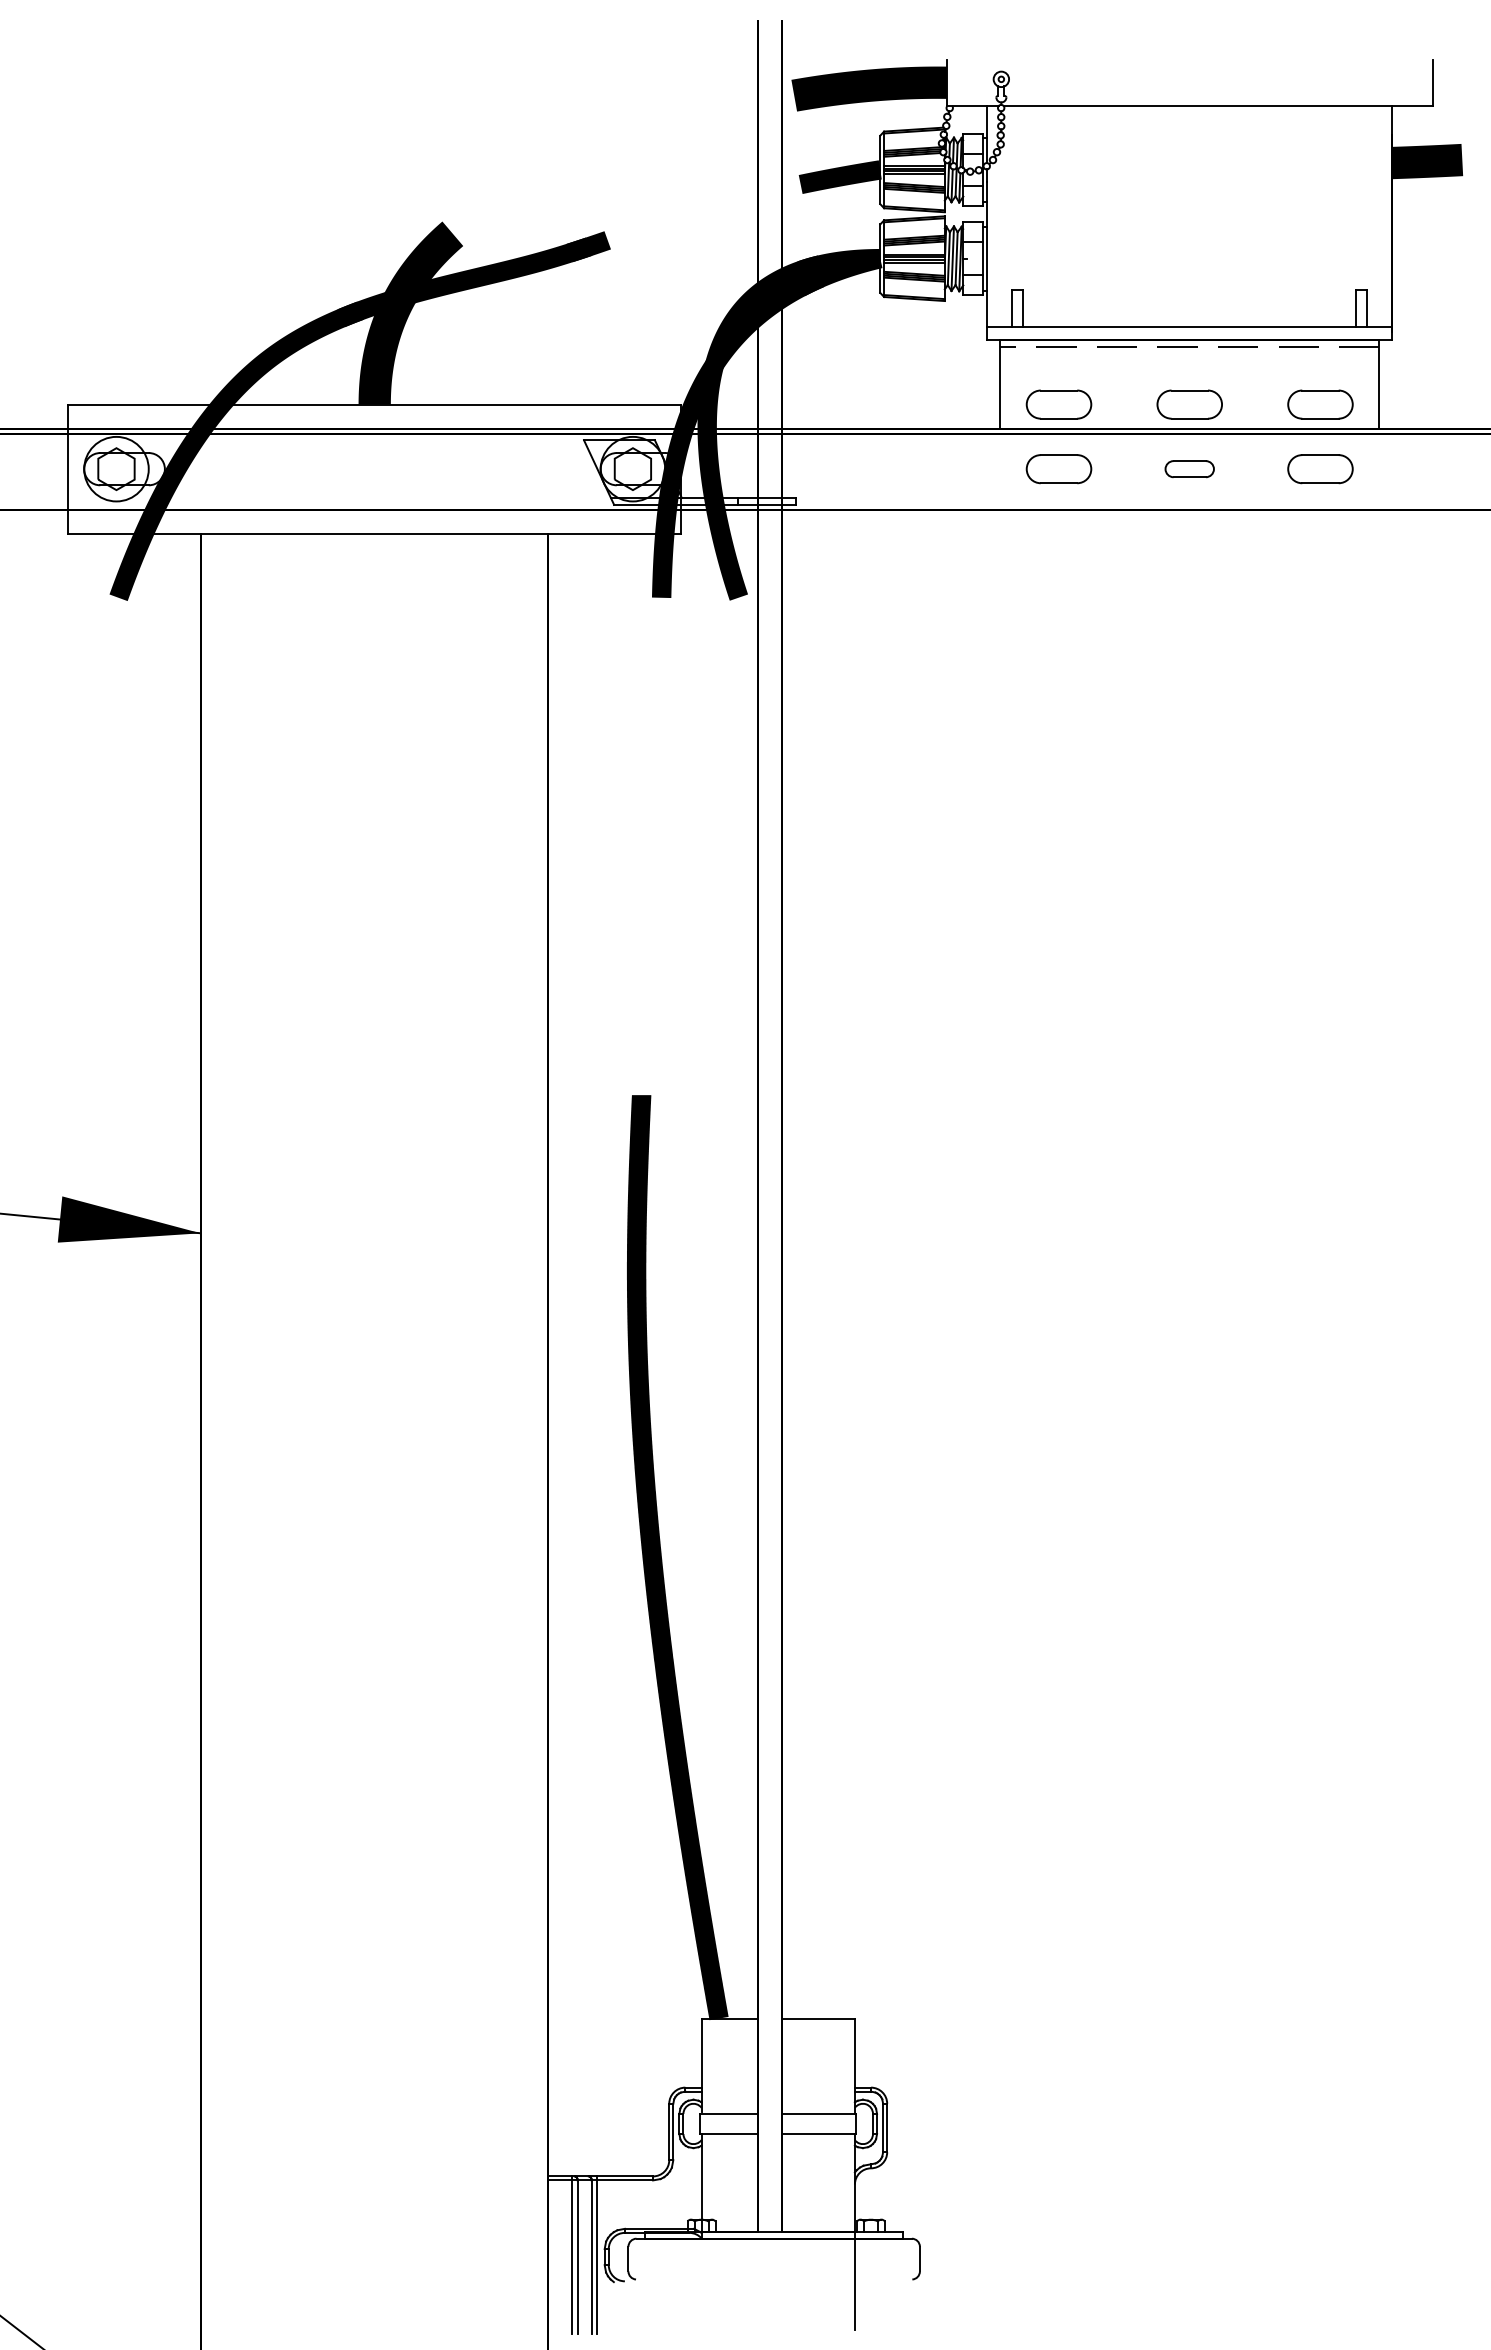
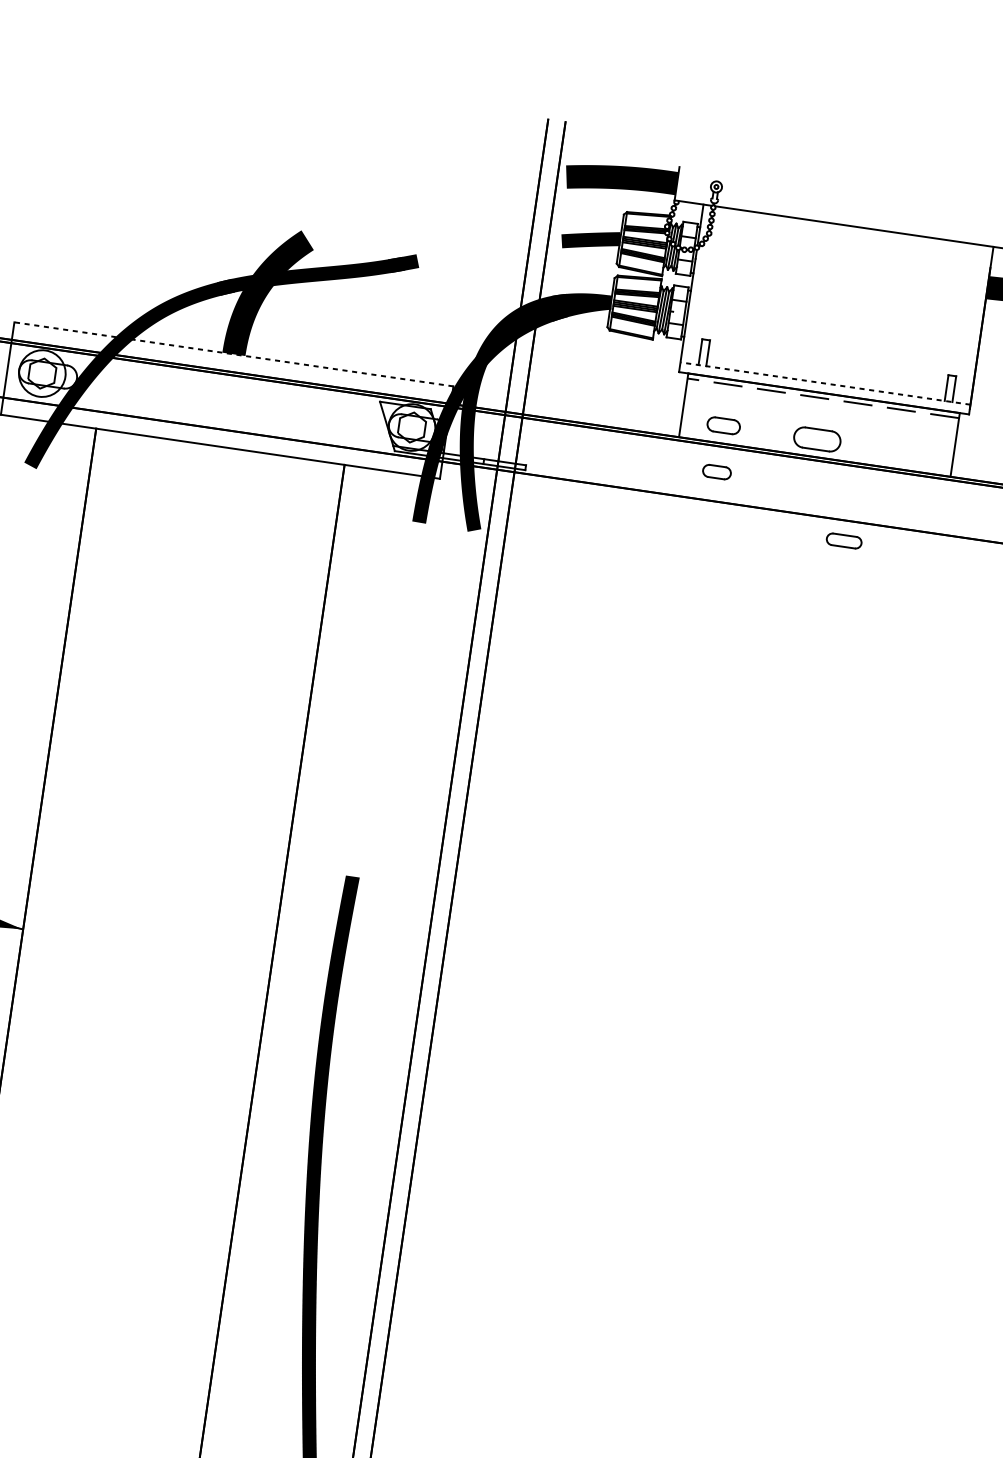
line: (1189, 326) -> (825, 383), solid -> dashed
line: (374, 404) -> (233, 354), solid -> dashed
part: (1058, 404) -> (723, 425), size x0.7
part: (1320, 404) -> (910, 453), removed
part: (1058, 469) -> (716, 472), size x0.6
part: (1189, 469) -> (843, 541), moved
part: (1320, 469) -> (904, 499), removed

